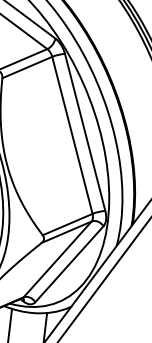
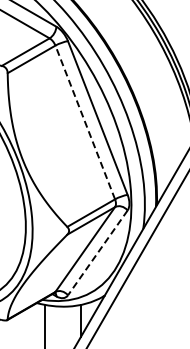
line: (72, 135) -> (85, 122), solid -> dashed
line: (69, 263) -> (97, 252), solid -> dashed

